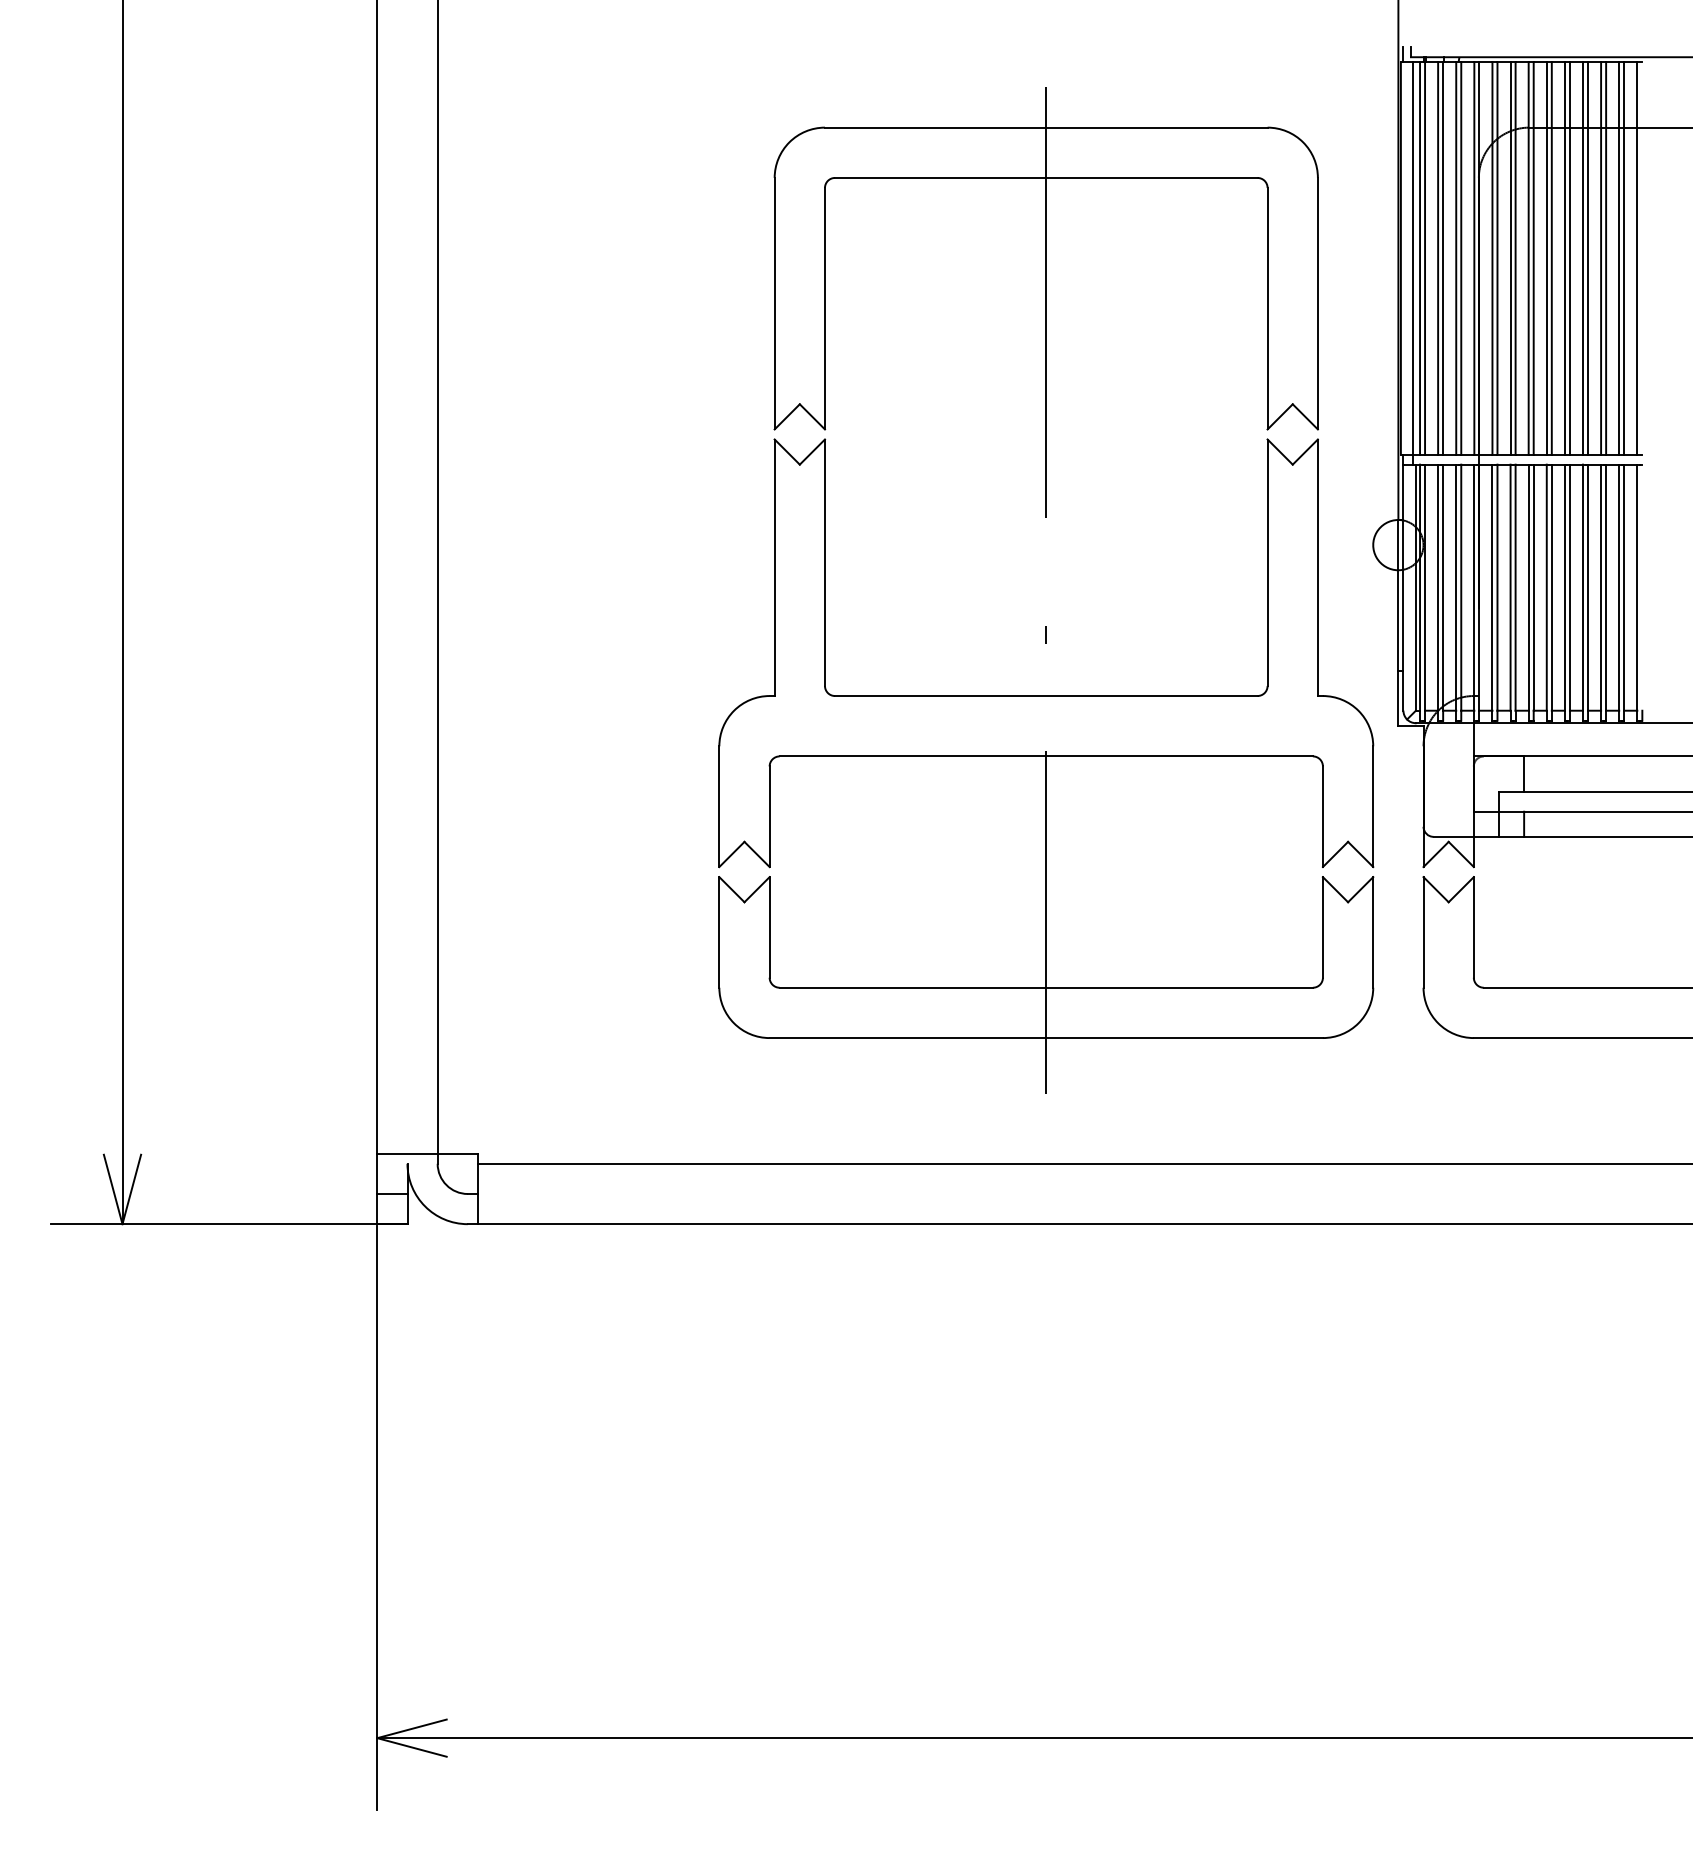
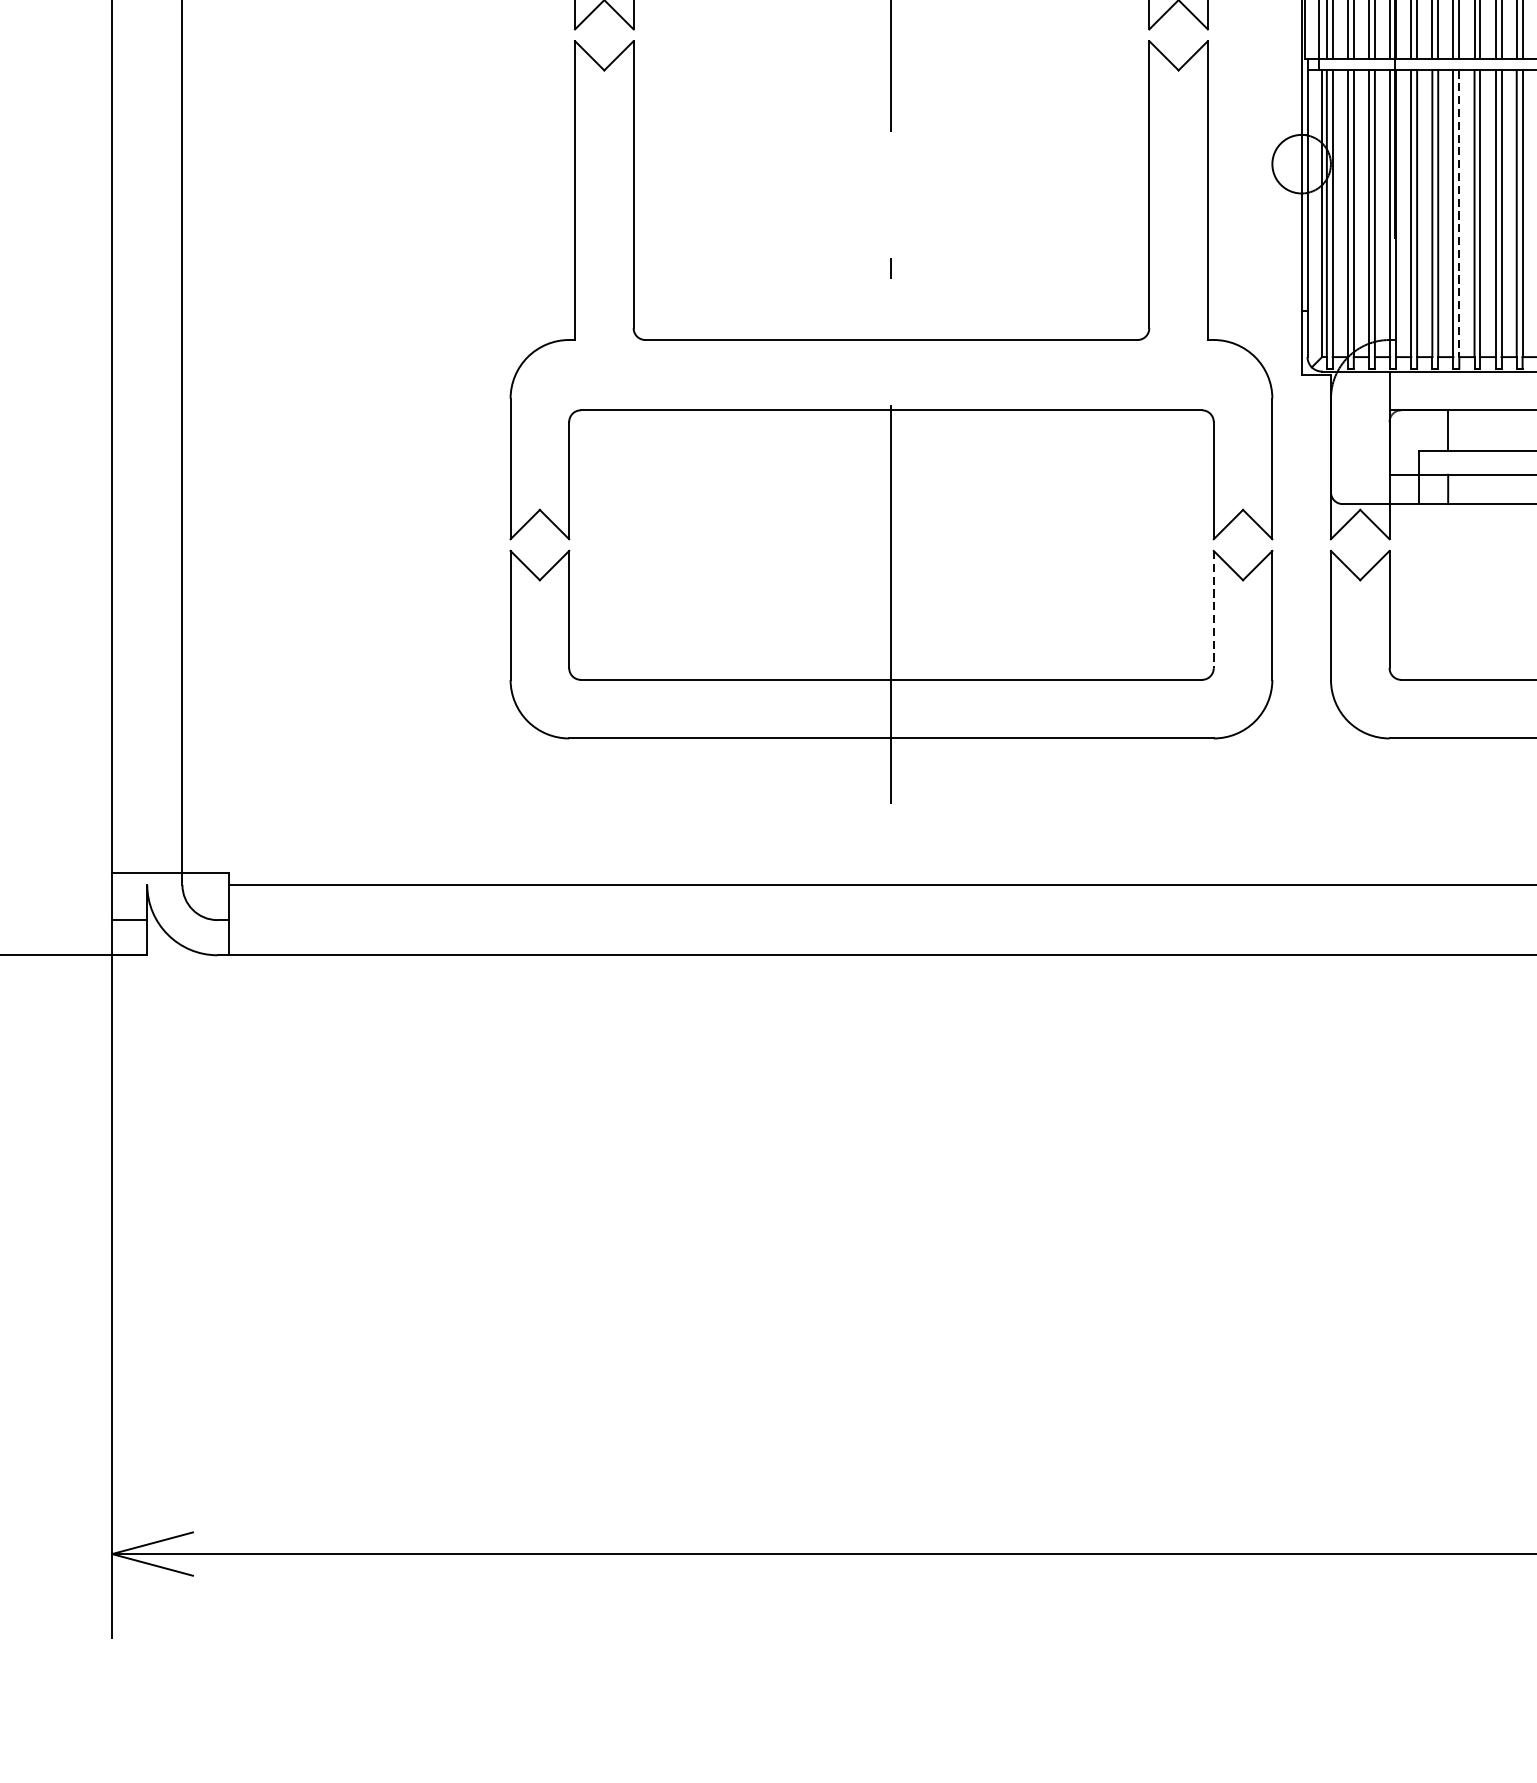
line: (1533, 588) -> (1459, 214), solid -> dashed
line: (1322, 927) -> (1213, 609), solid -> dashed

